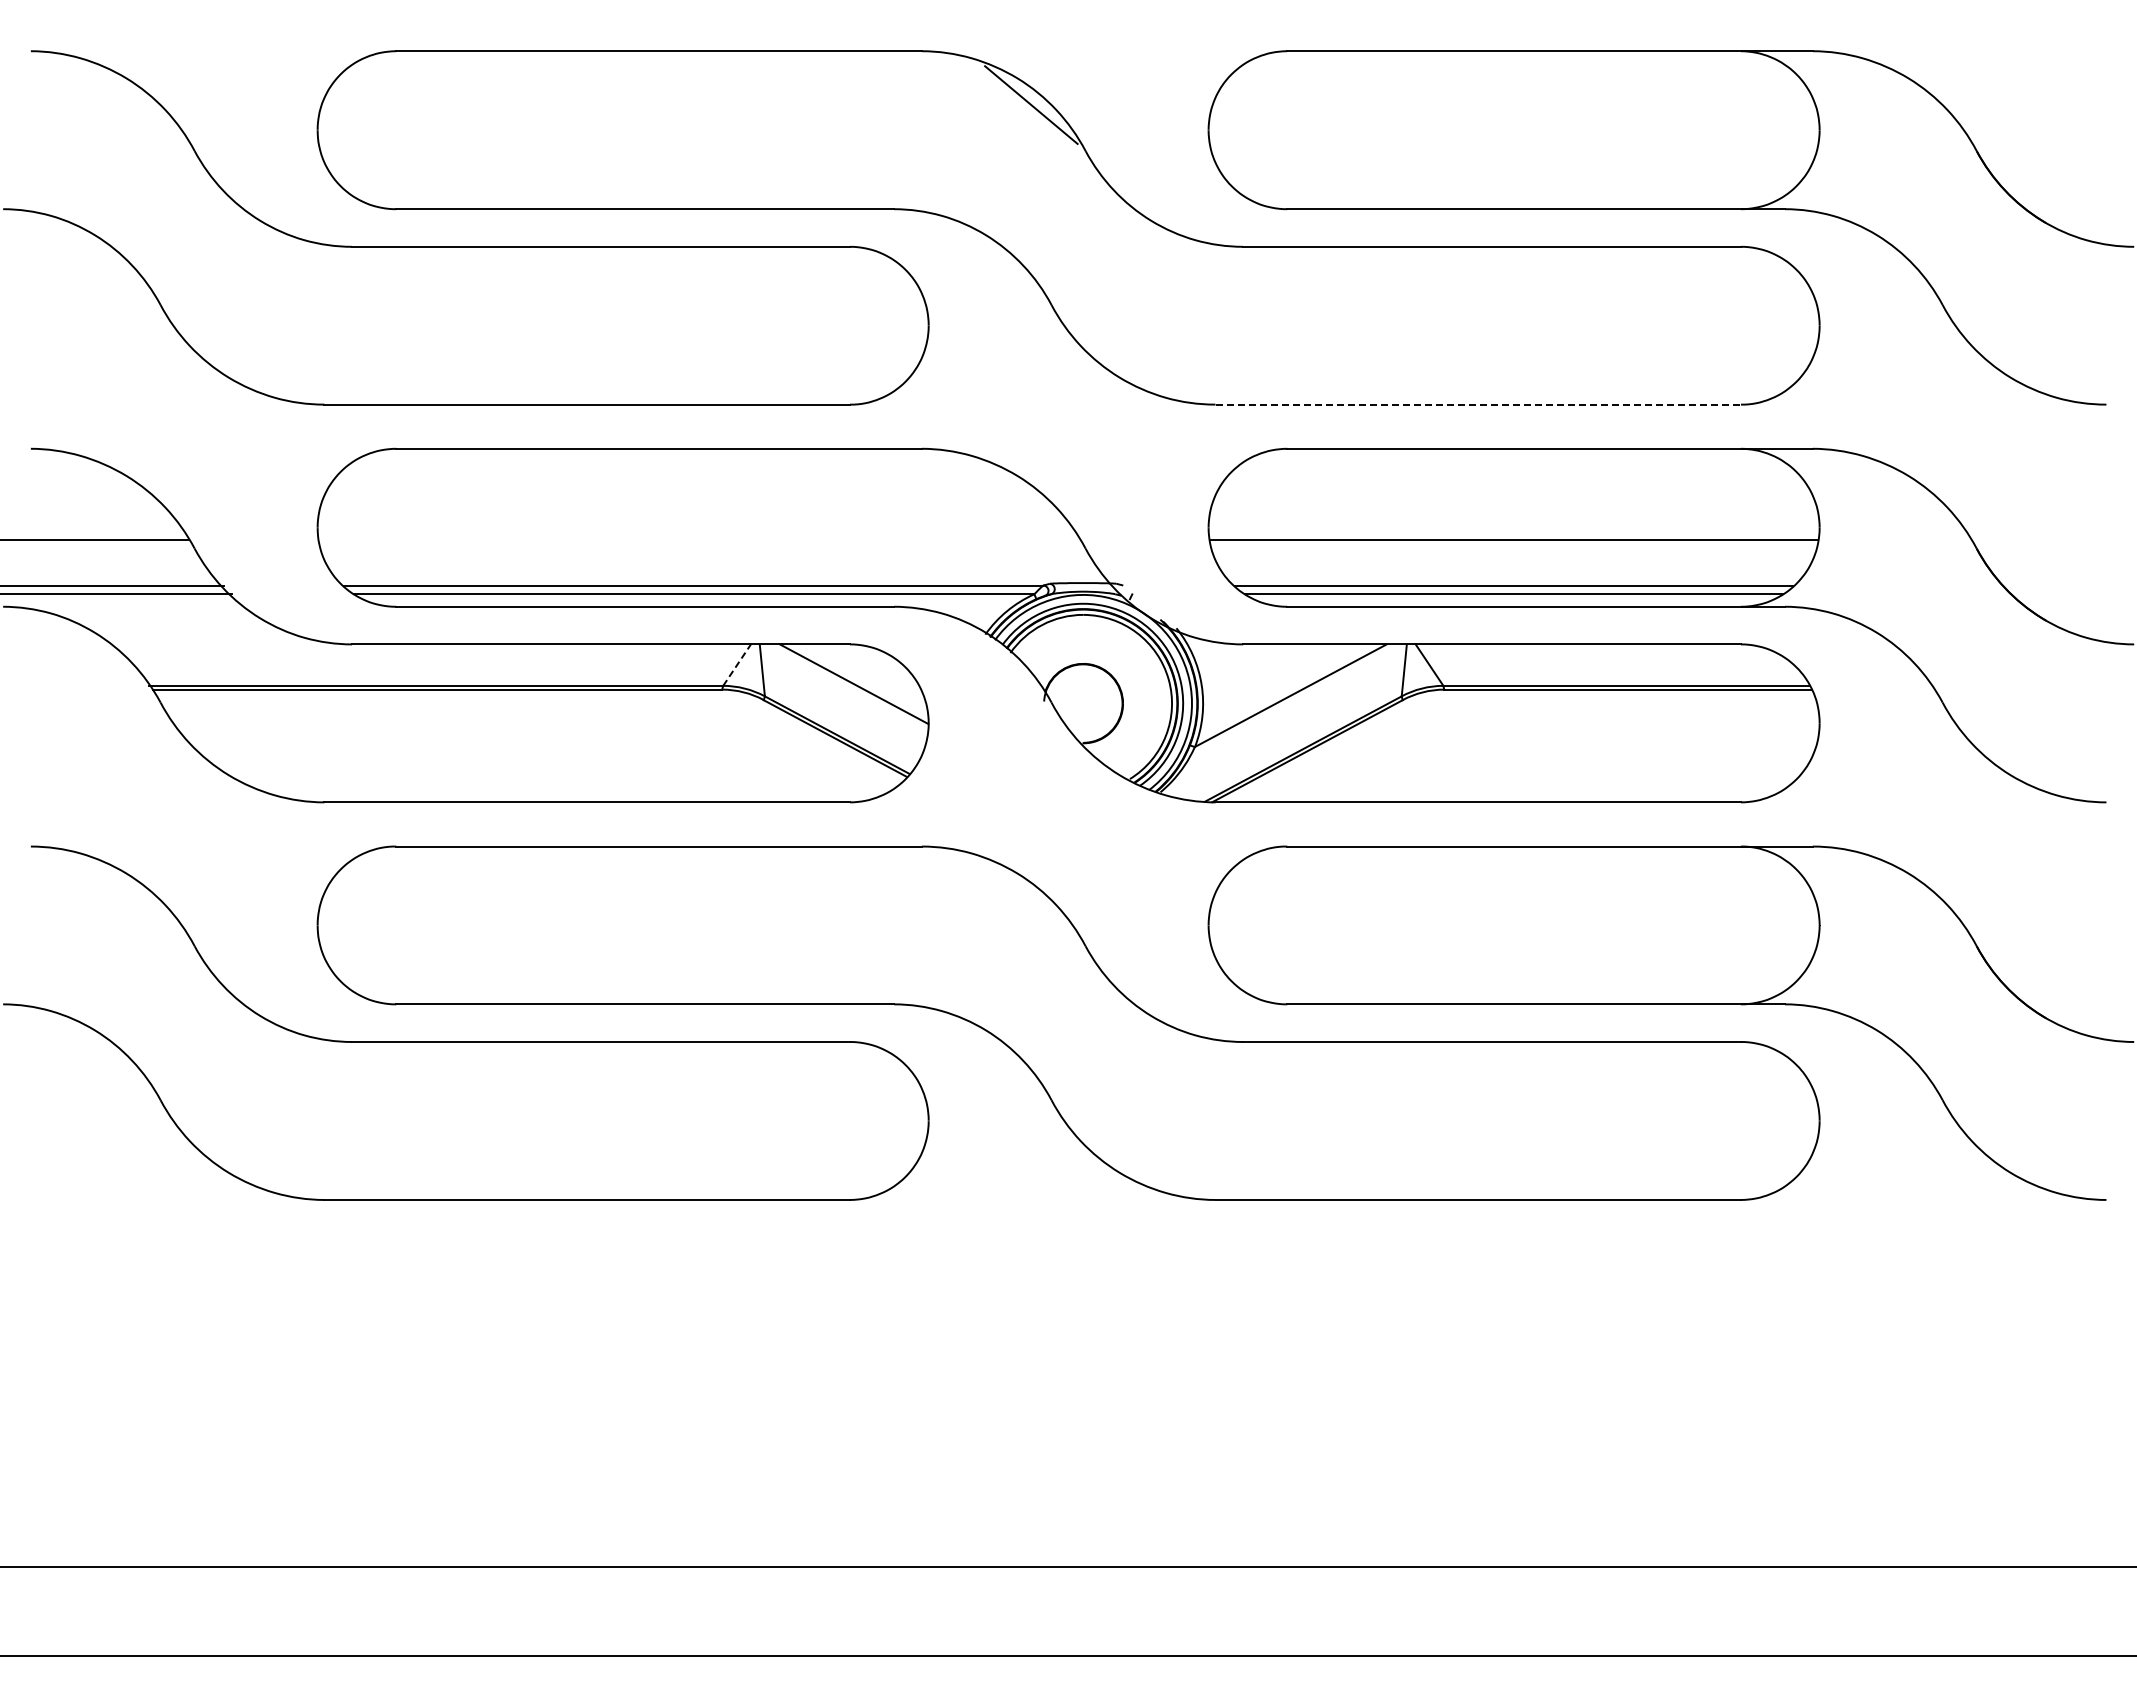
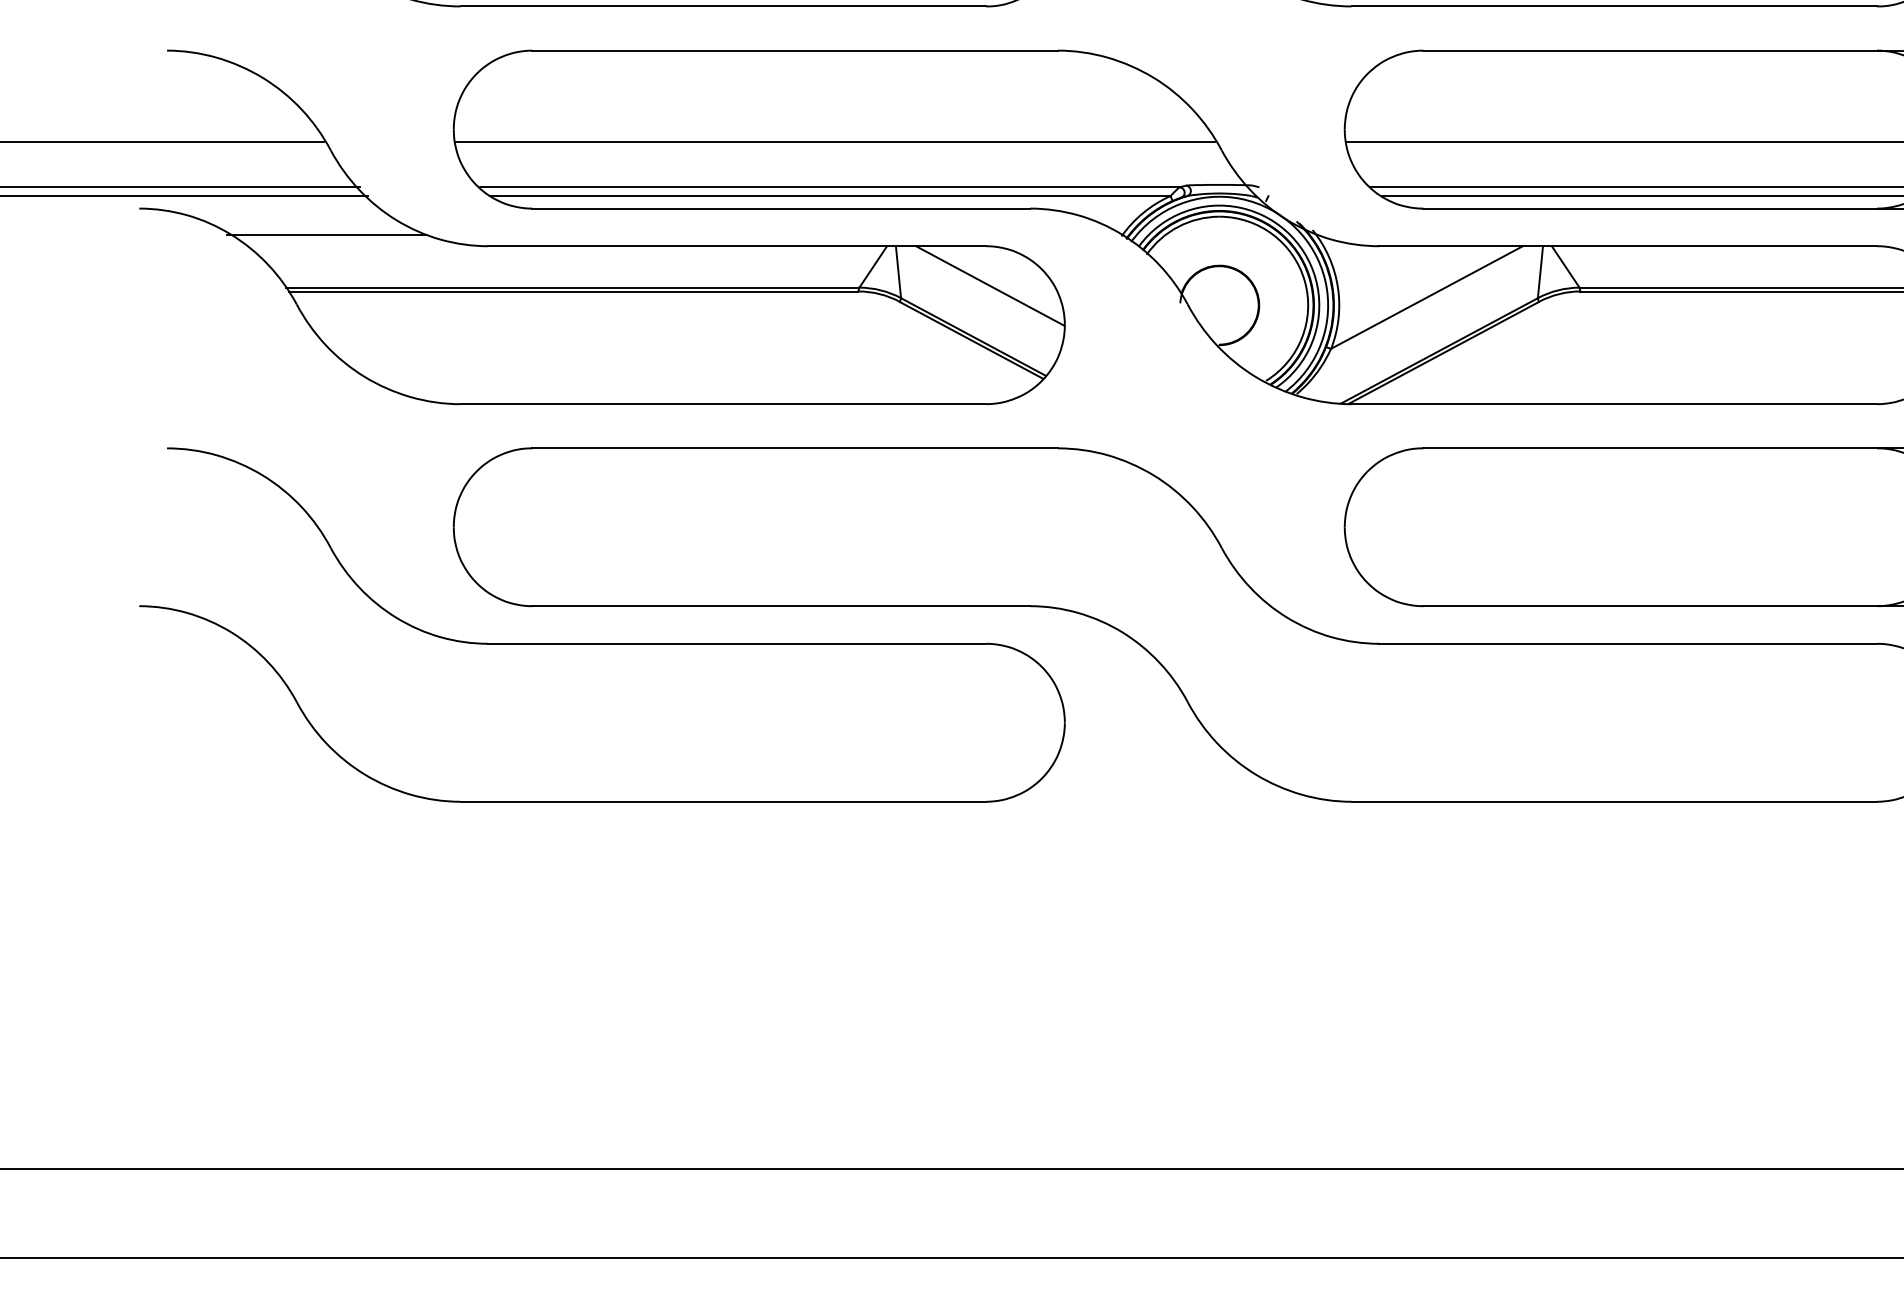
line: (1478, 404) -> (1614, 6), dashed -> solid
line: (699, 540) -> (835, 142), added
line: (190, 632) -> (326, 234), added
line: (737, 665) -> (873, 267), dashed -> solid

